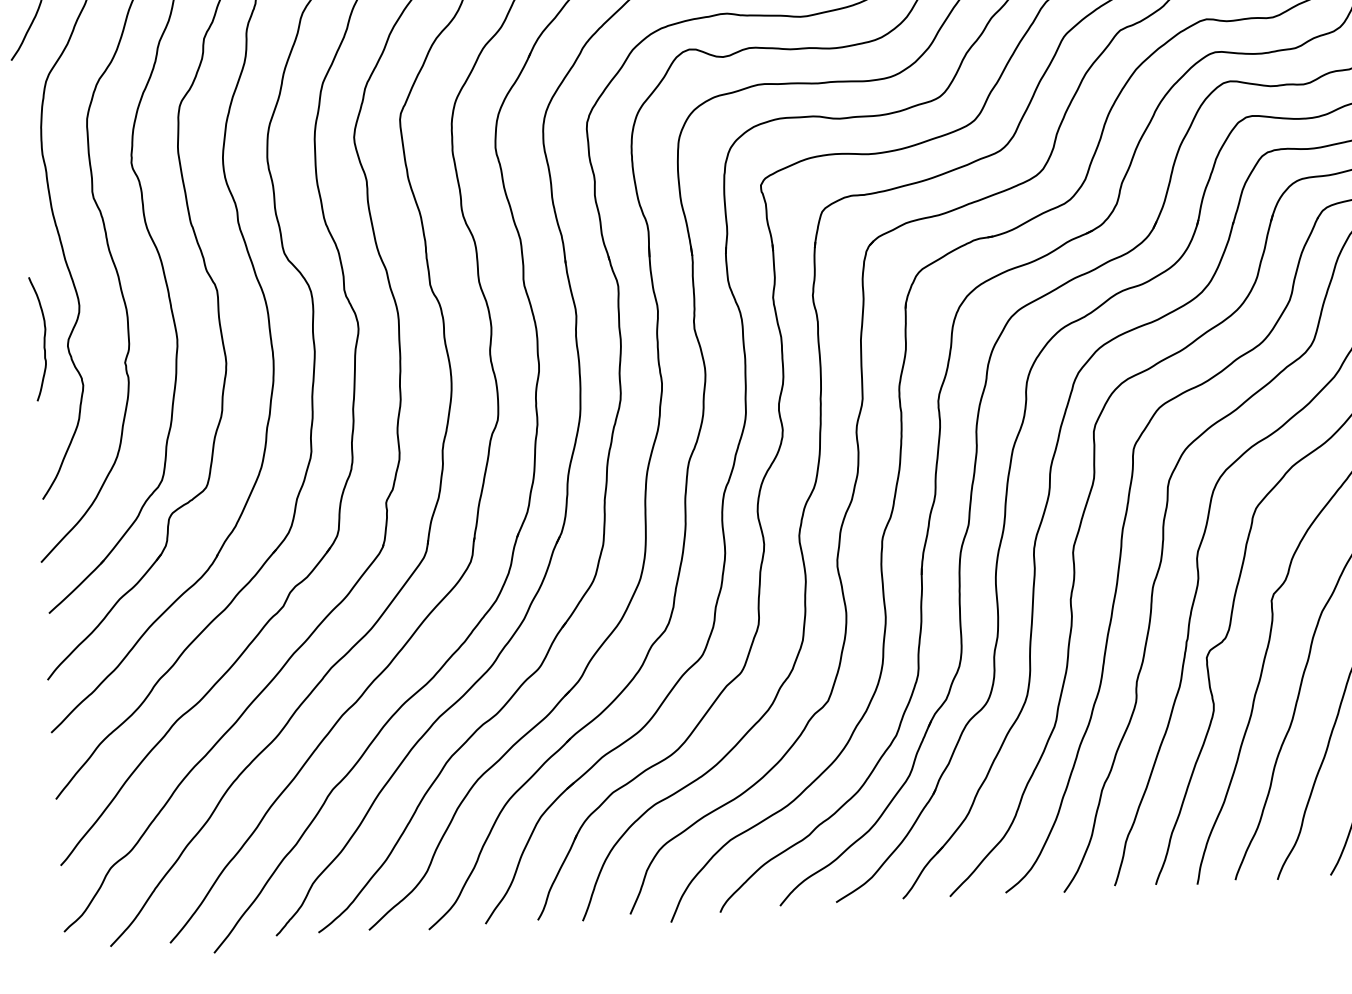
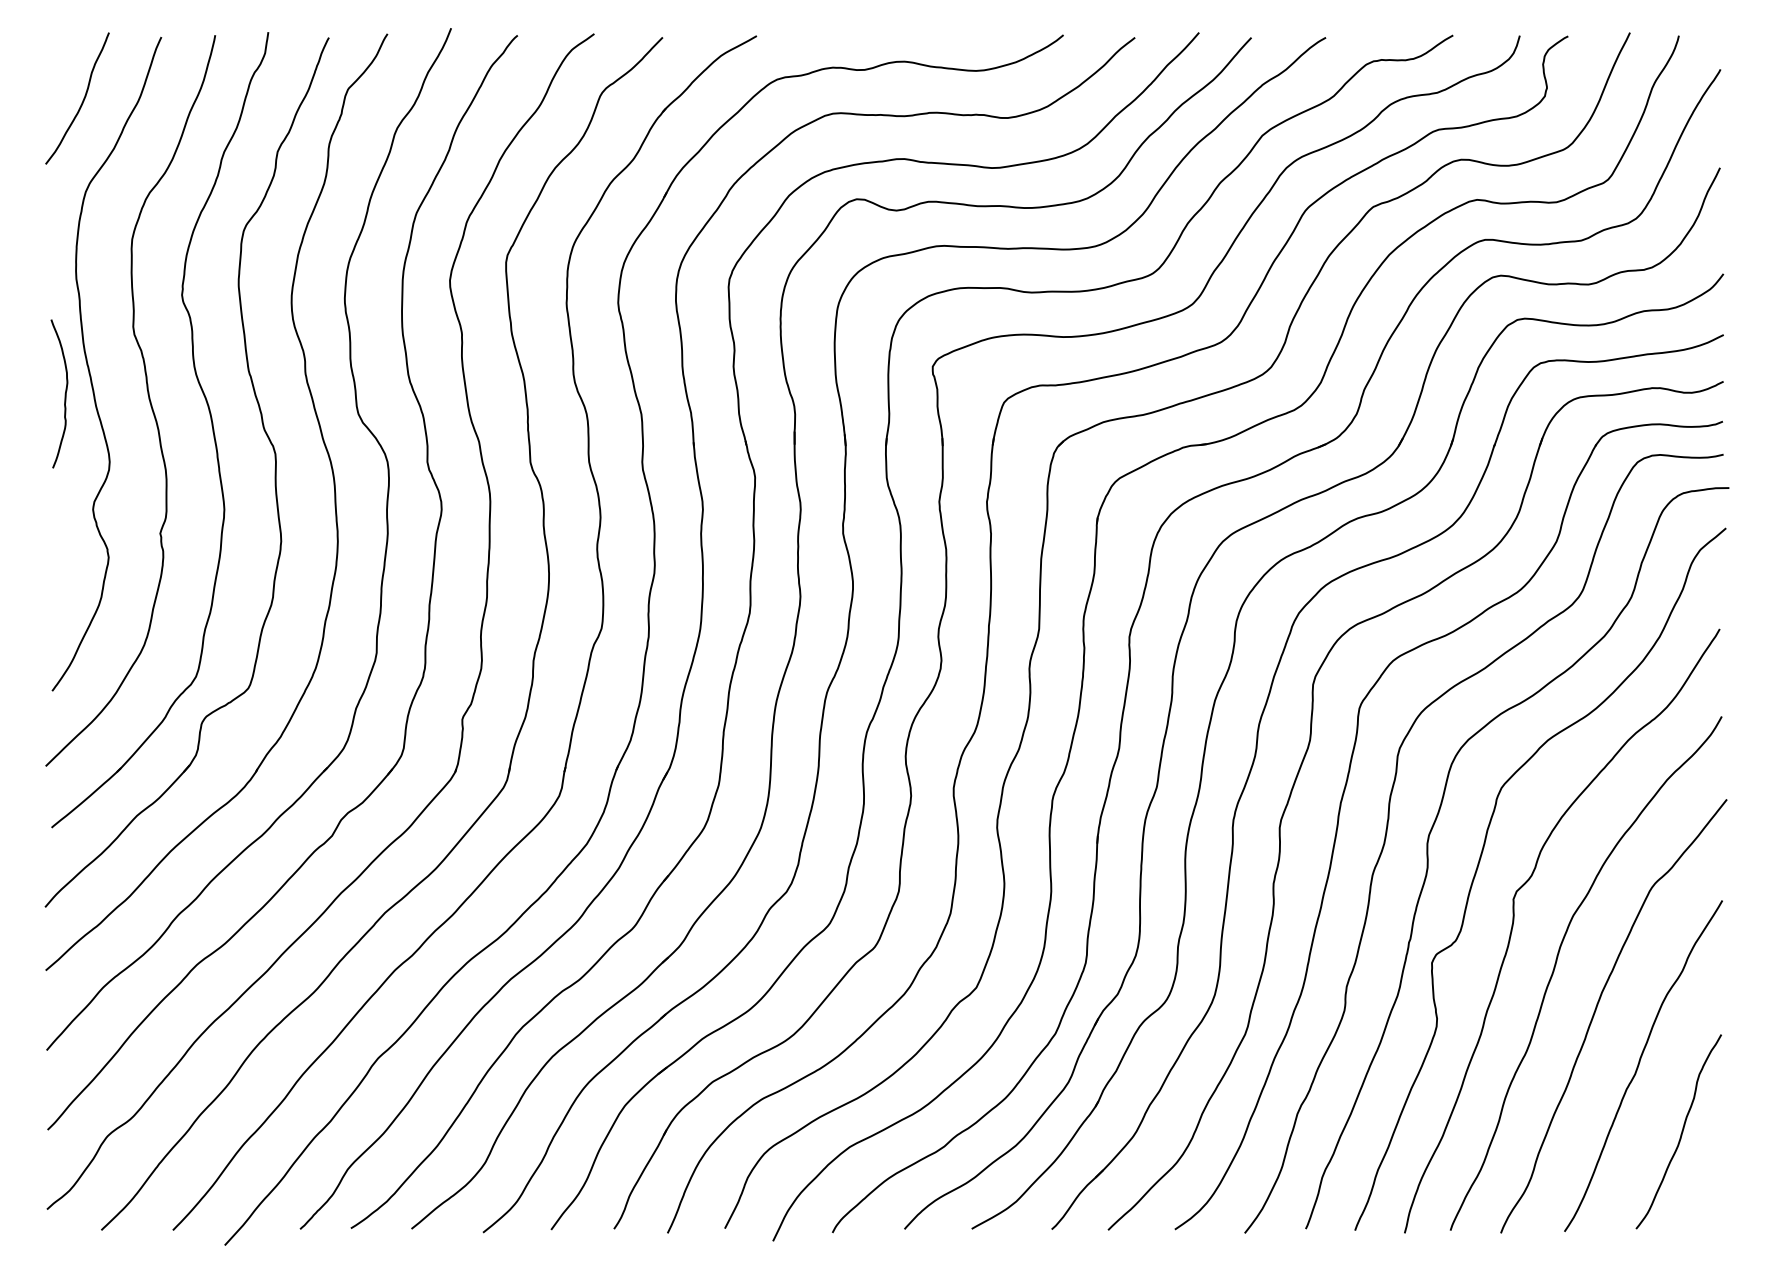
curve: (43, 338) -> (64, 393), moved

